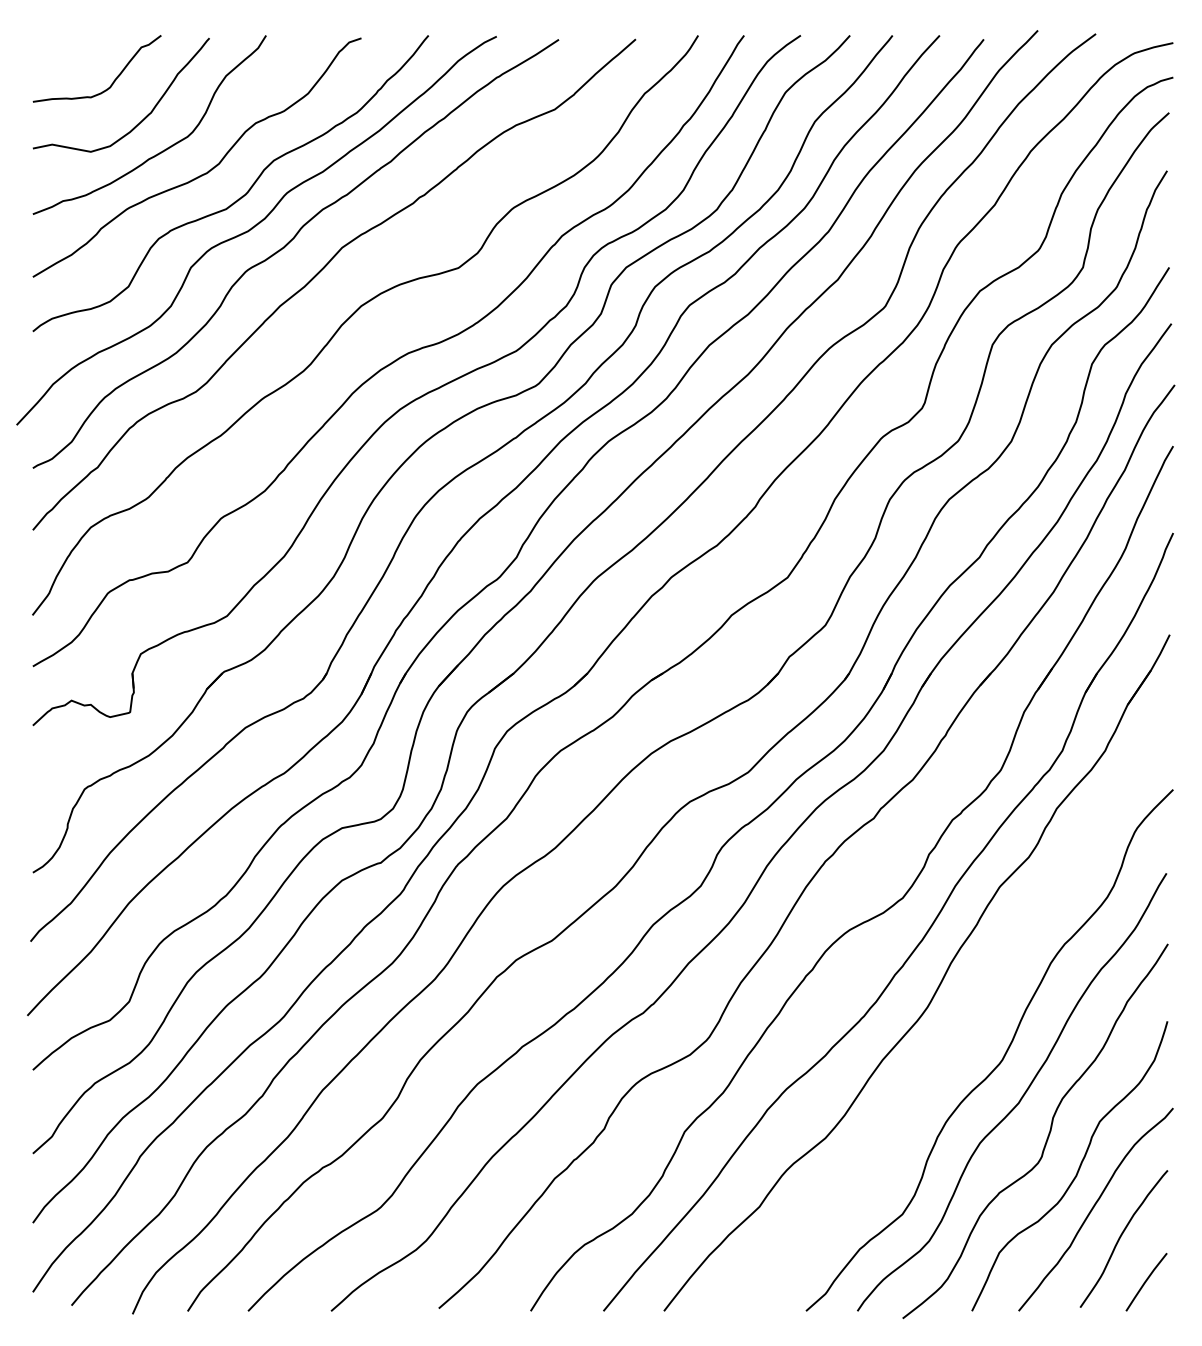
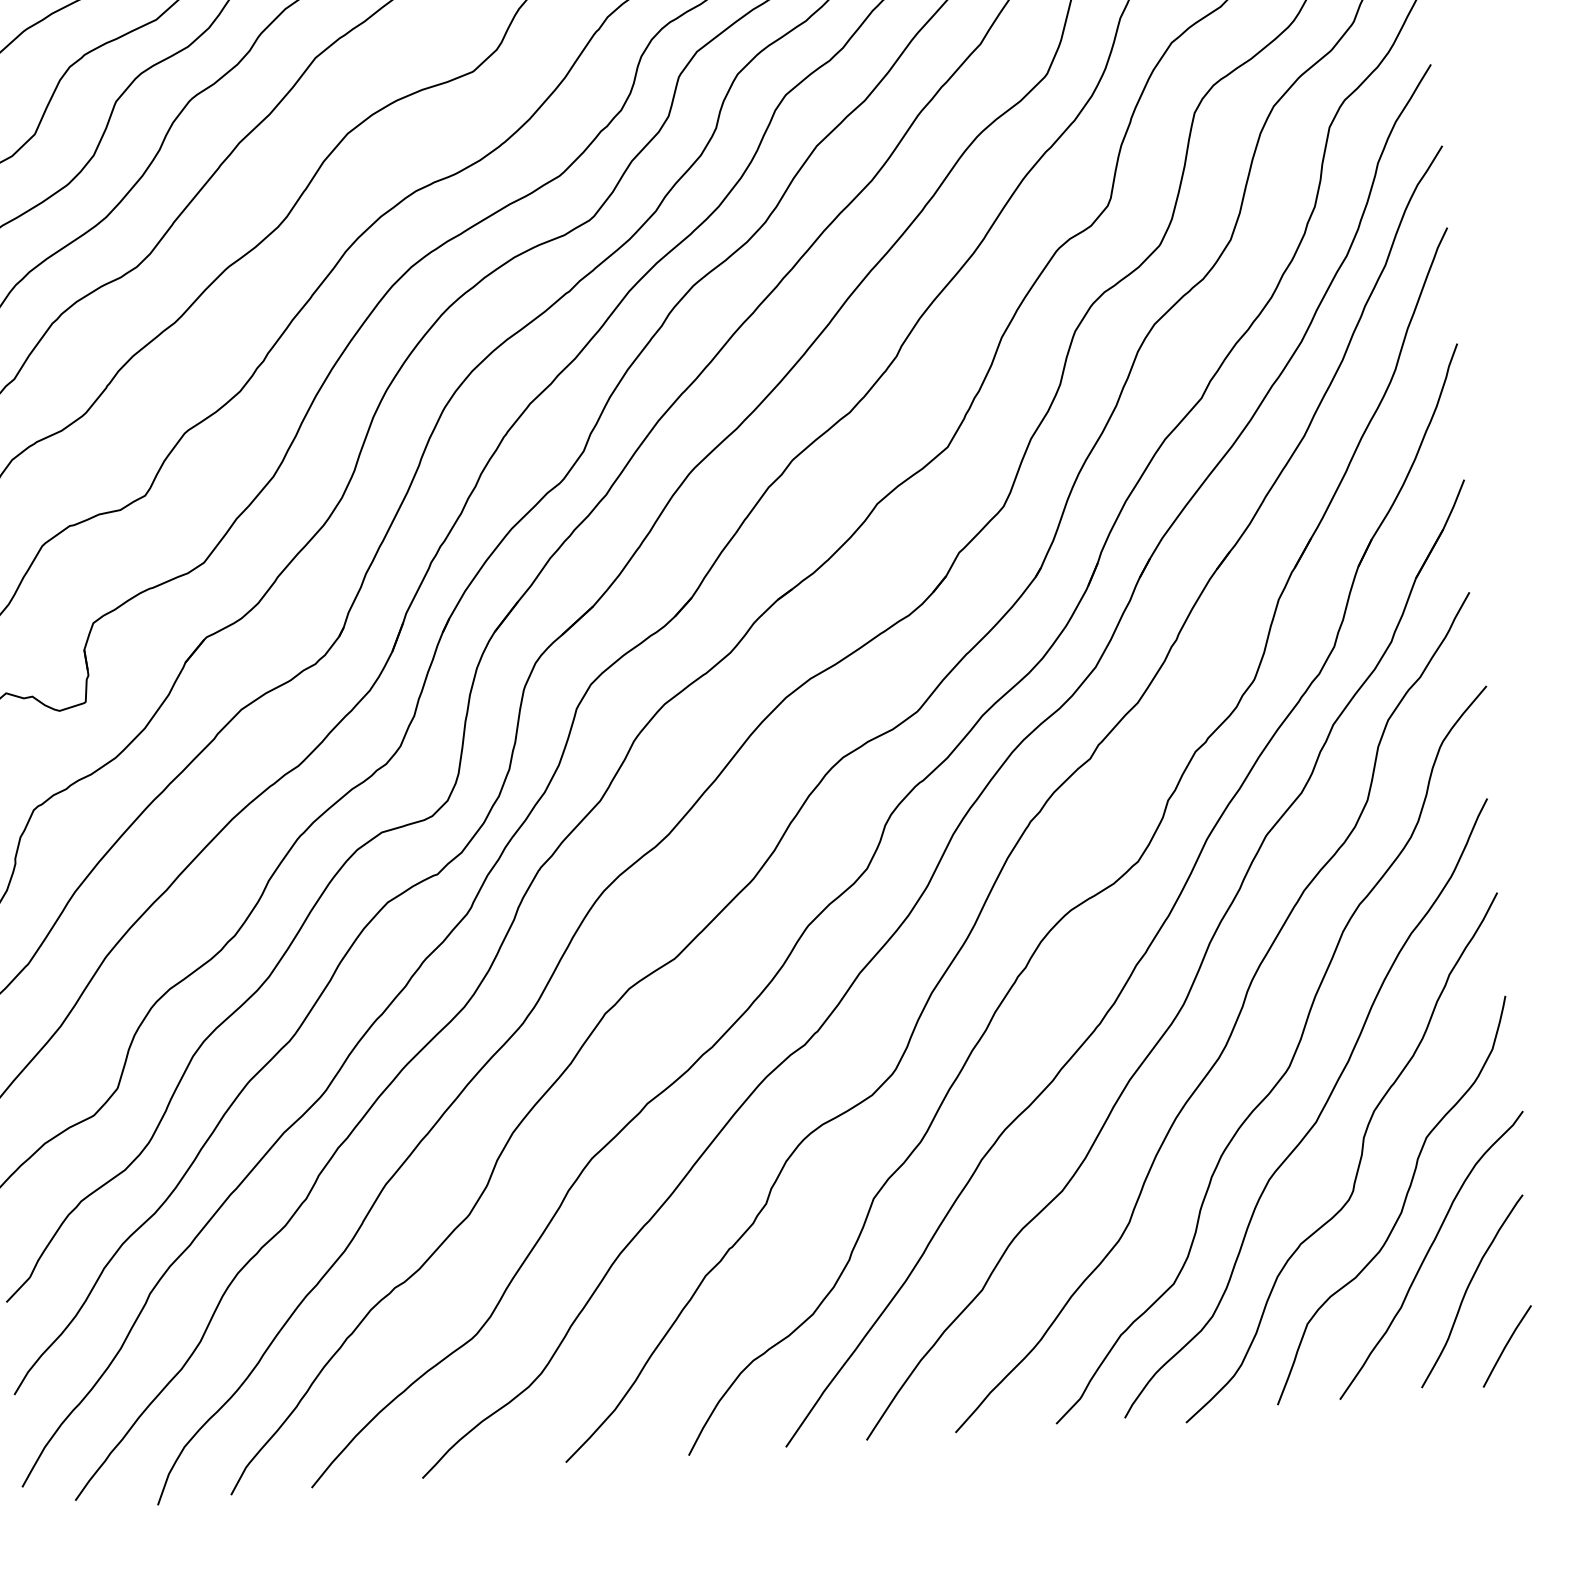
curve: (964, 1023) -> (1234, 1022), added

